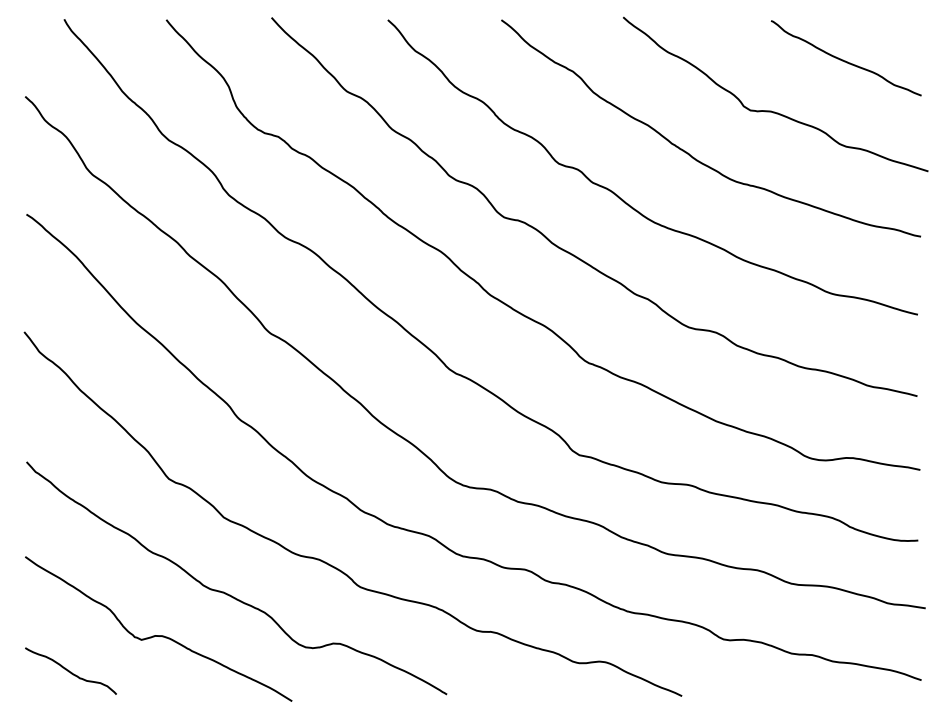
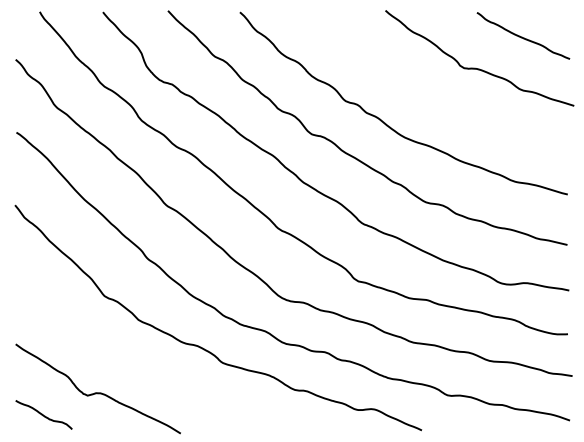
curve: (687, 151) -> (425, 93), removed
curve: (228, 592) -> (141, 366), removed

